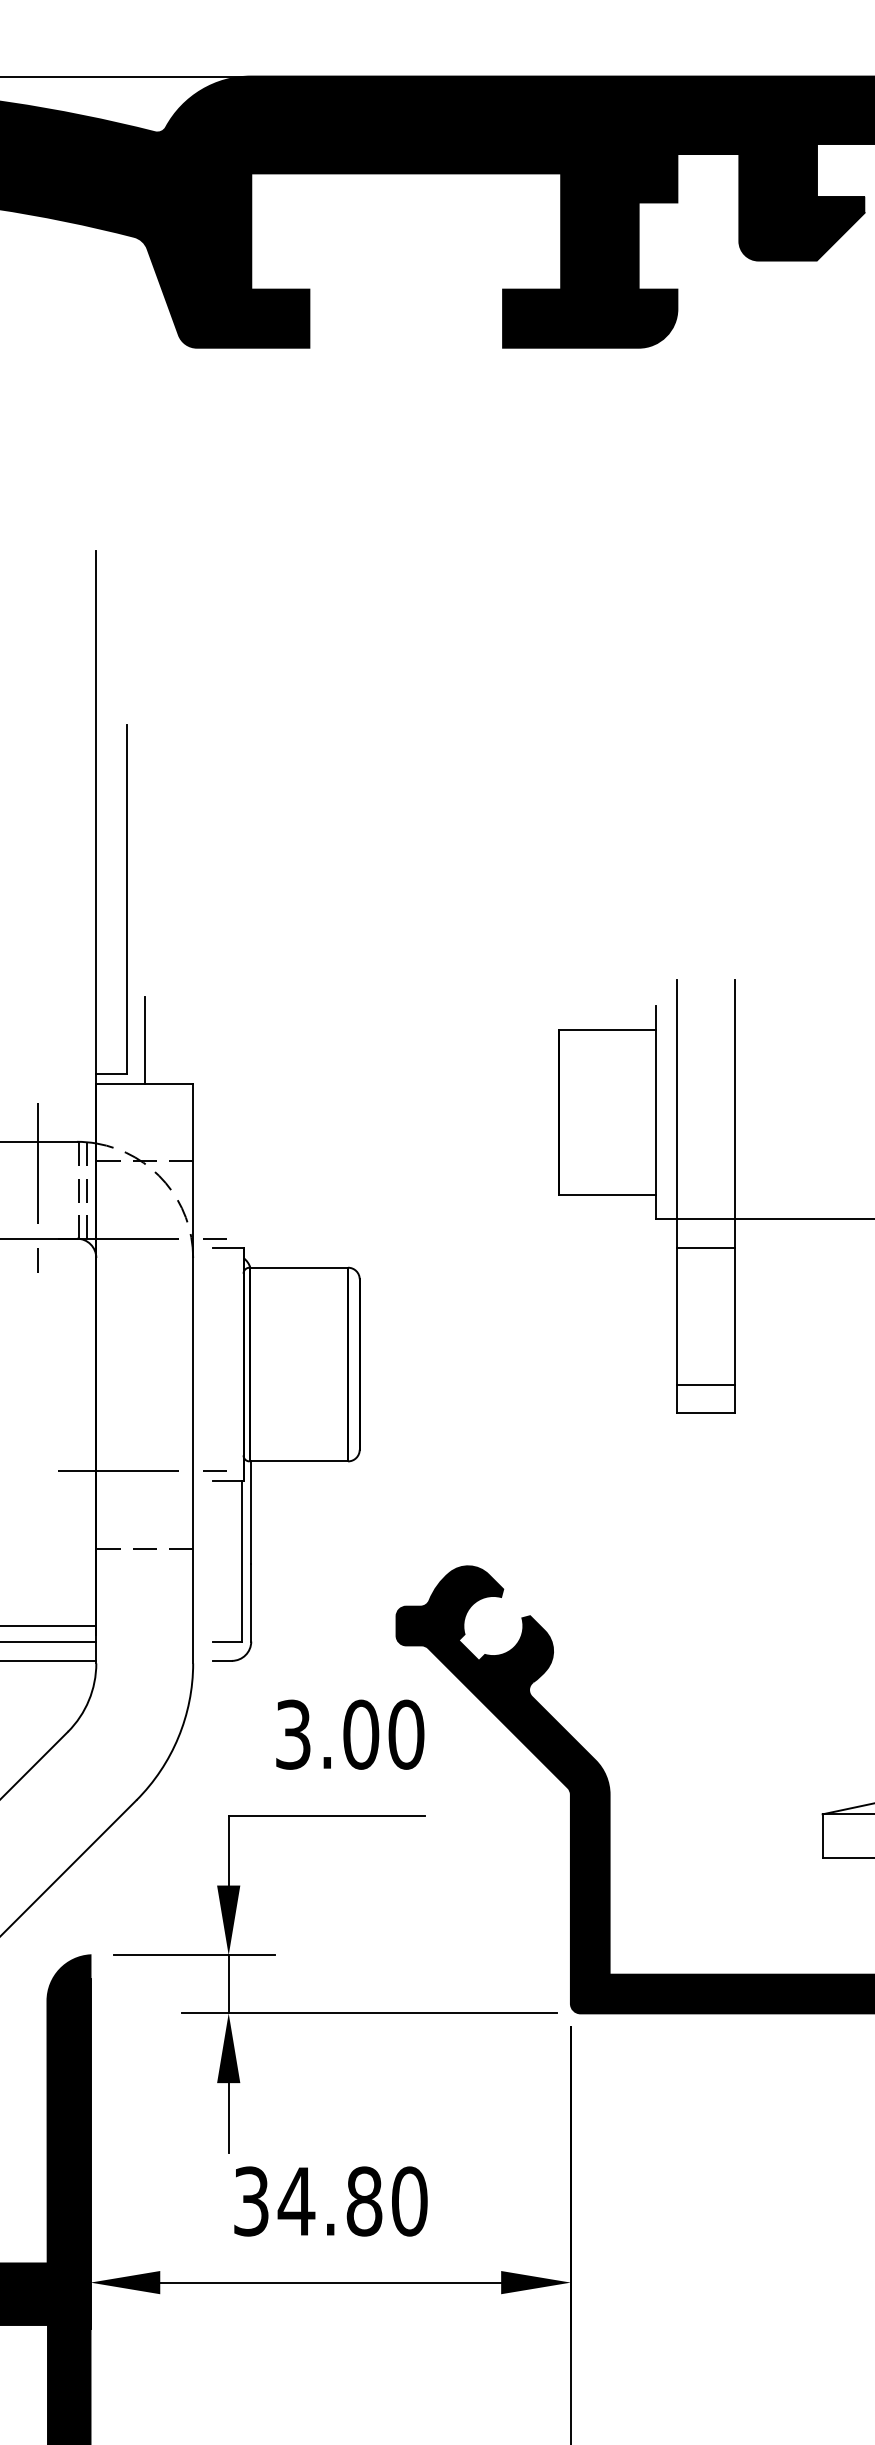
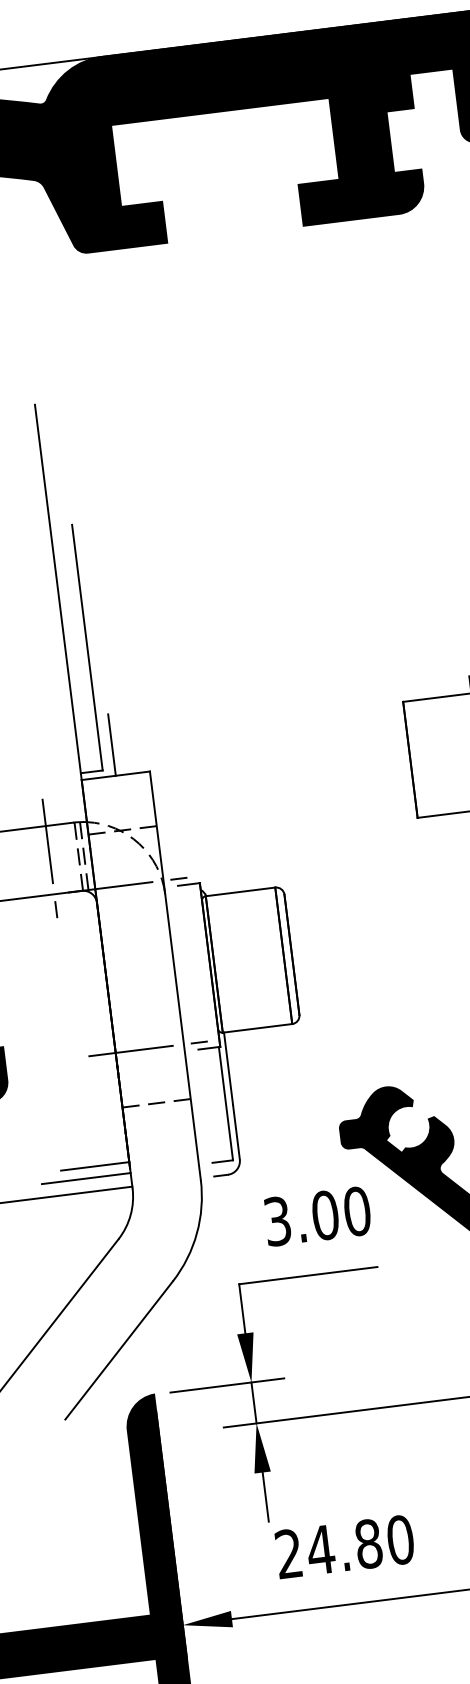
text: (251, 2201) -> (289, 1553), 34.80 -> 24.80

